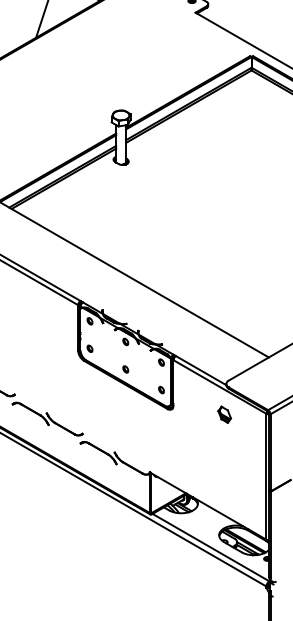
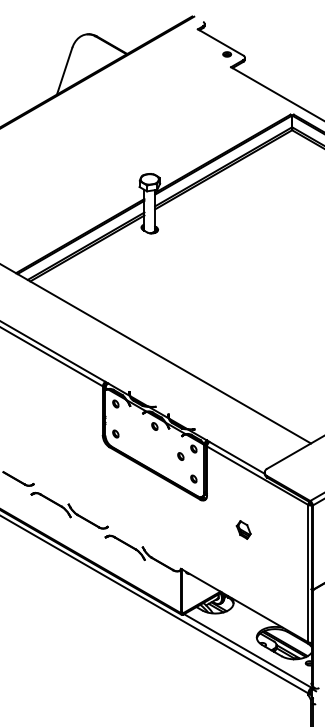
part: (125, 369) -> (180, 456), moved
part: (224, 414) -> (243, 529), moved

